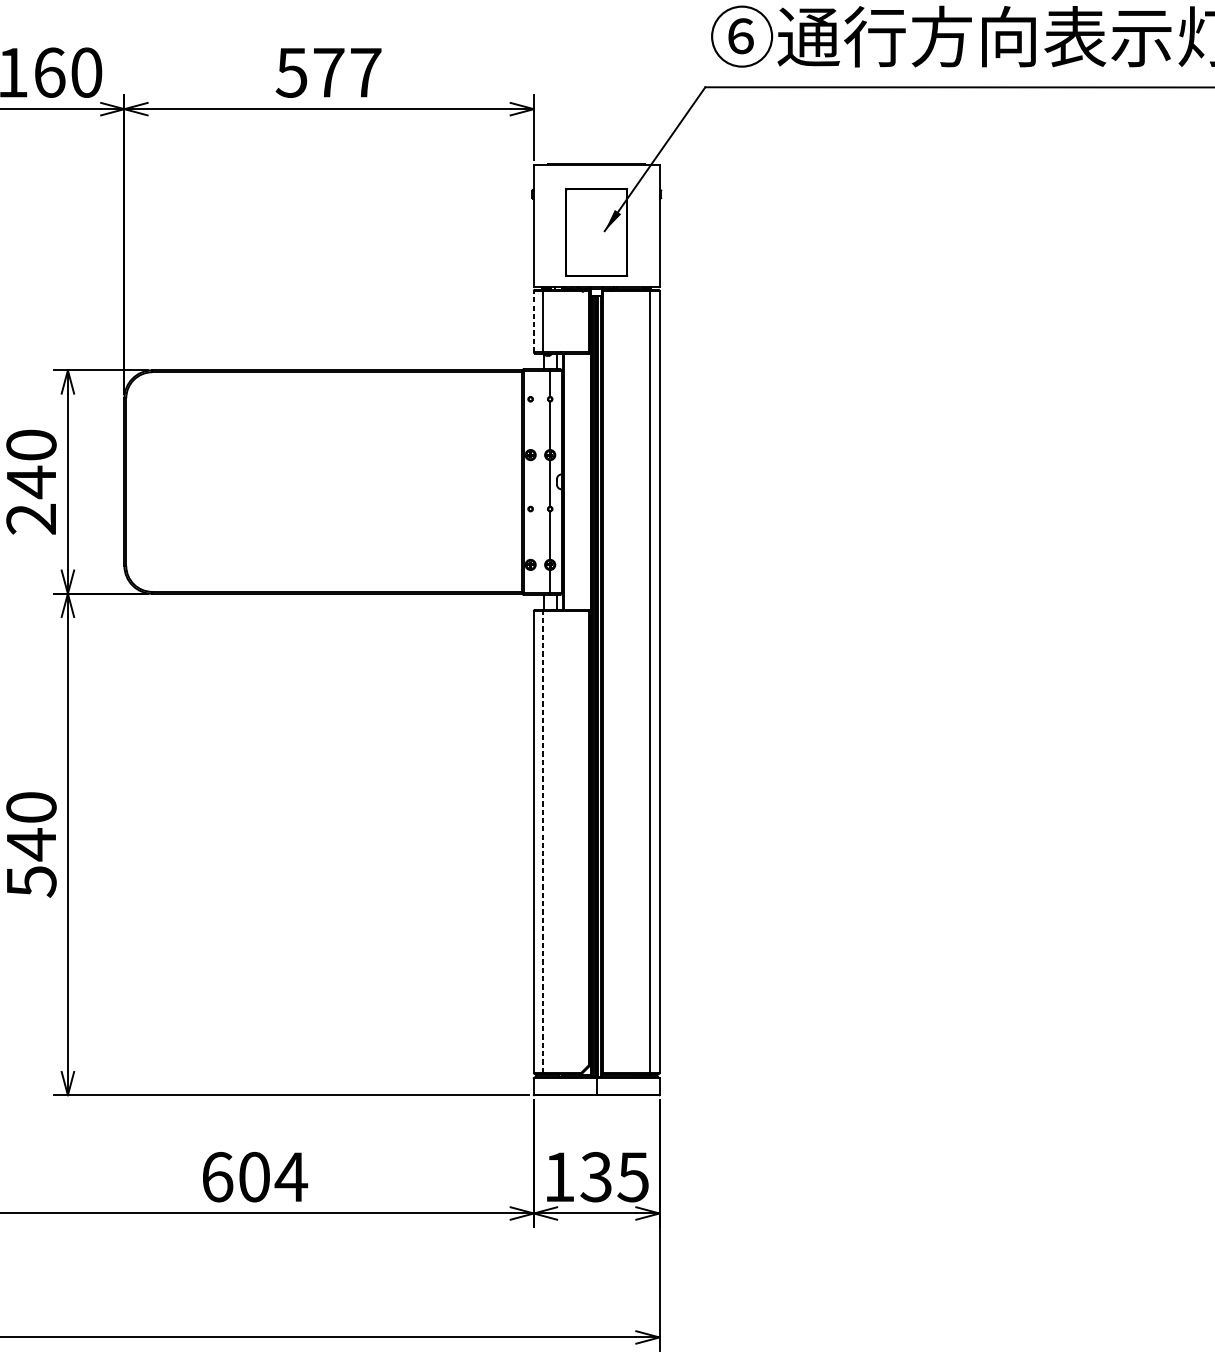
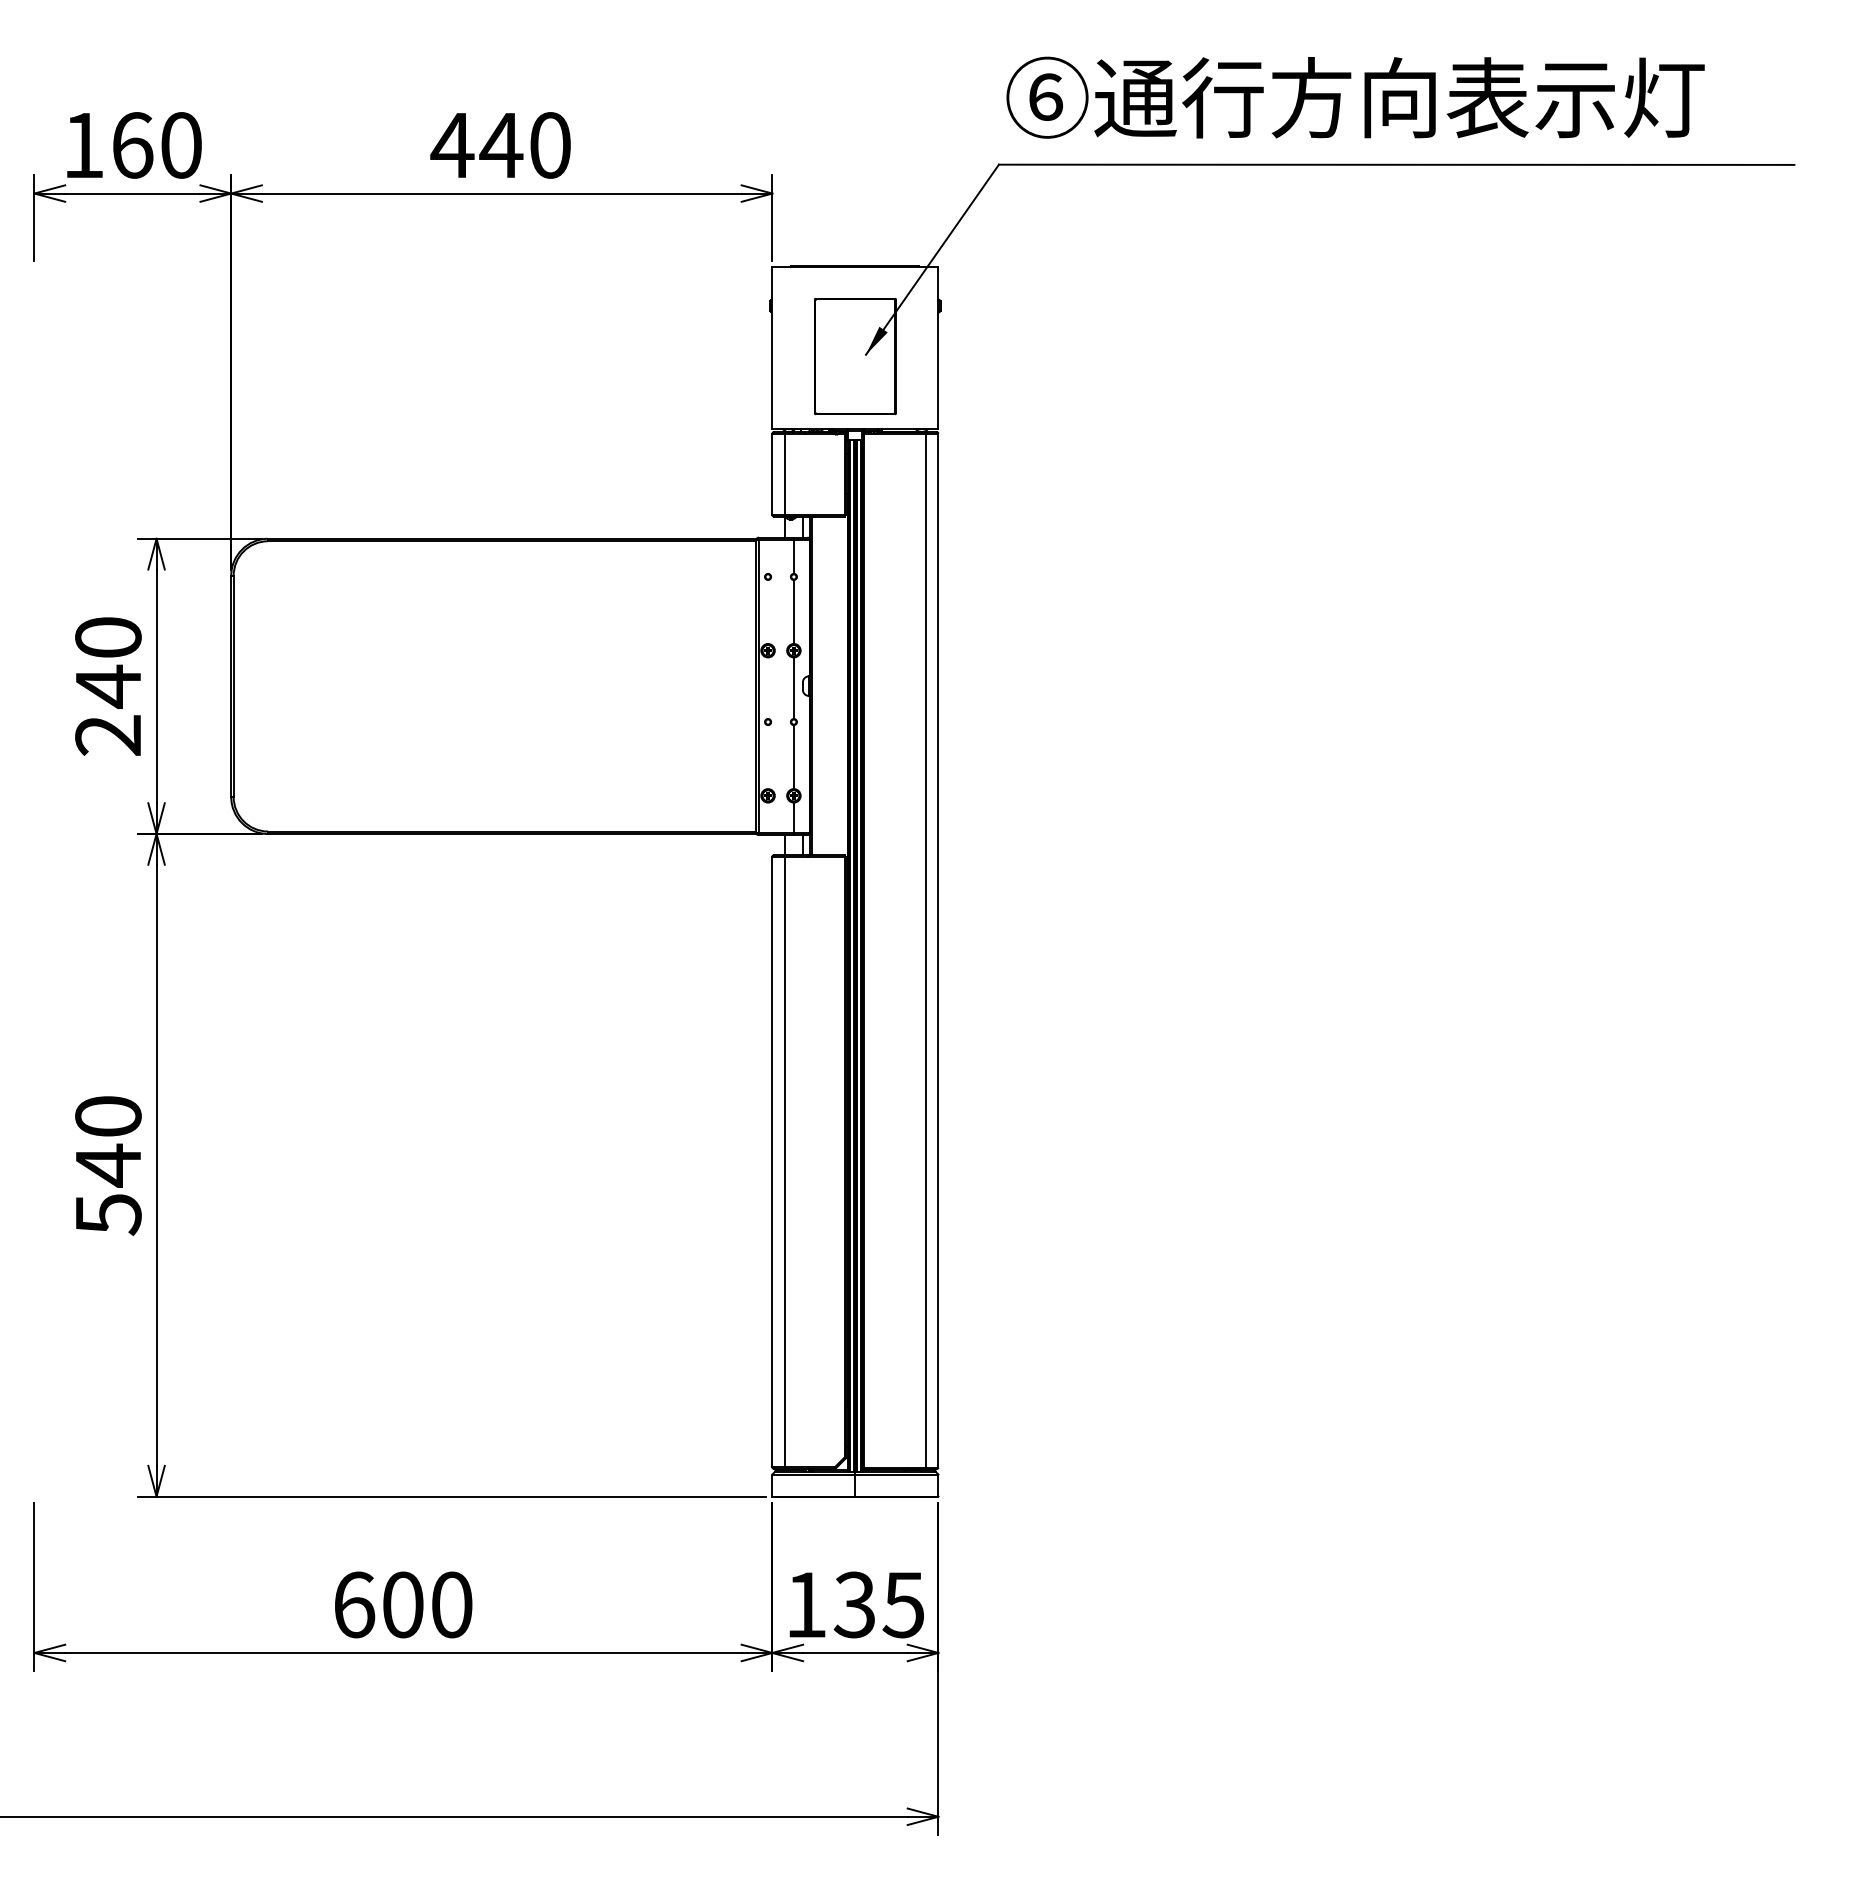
text: (328, 72) -> (500, 145), 577 -> 440
line: (533, 321) -> (772, 474), dashed -> solid
line: (543, 841) -> (784, 1161), dashed -> solid
text: (291, 1176) -> (451, 1604), 604 -> 600

